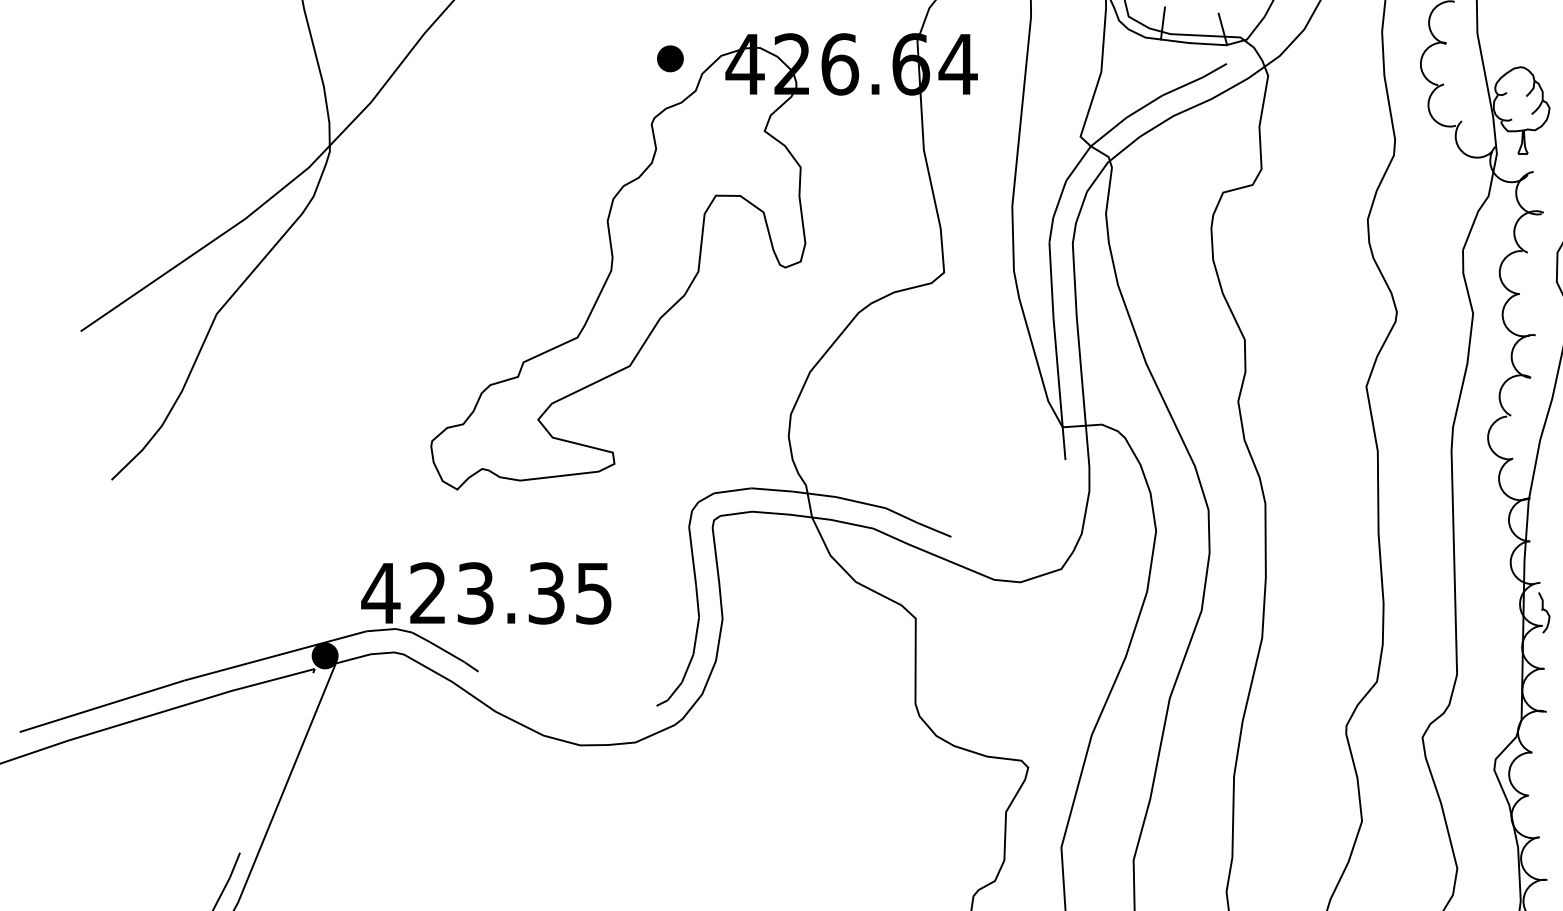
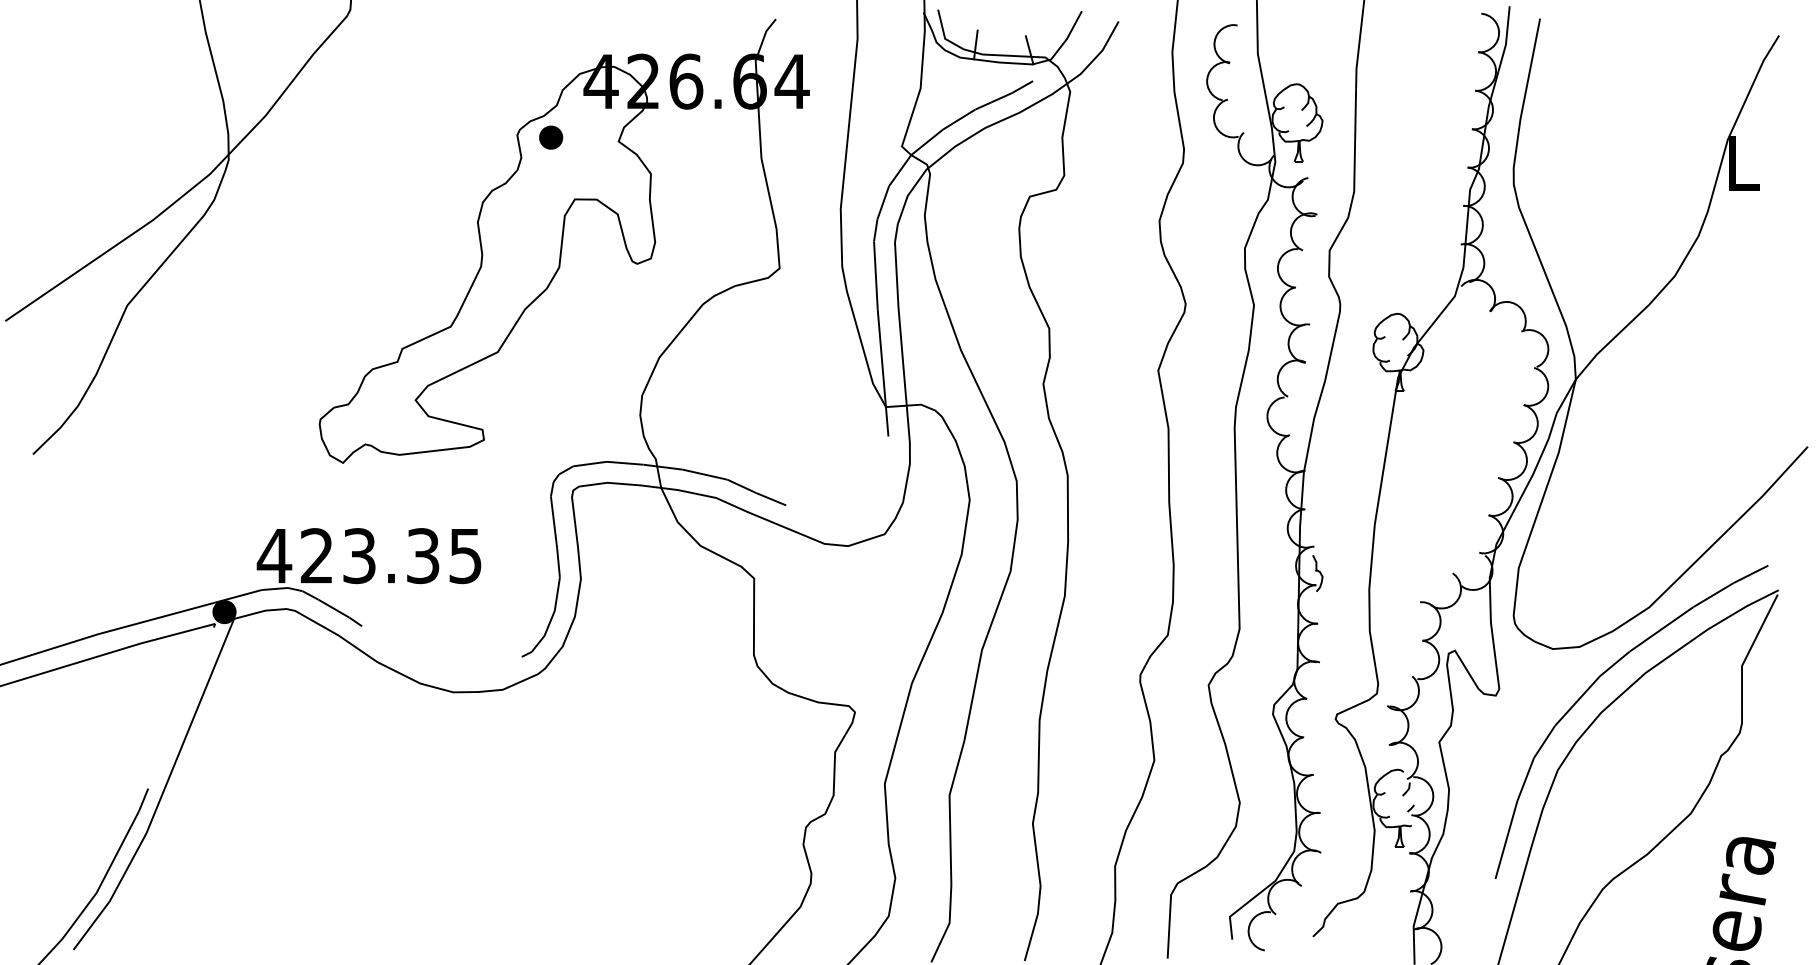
part: (670, 58) -> (551, 137), moved

